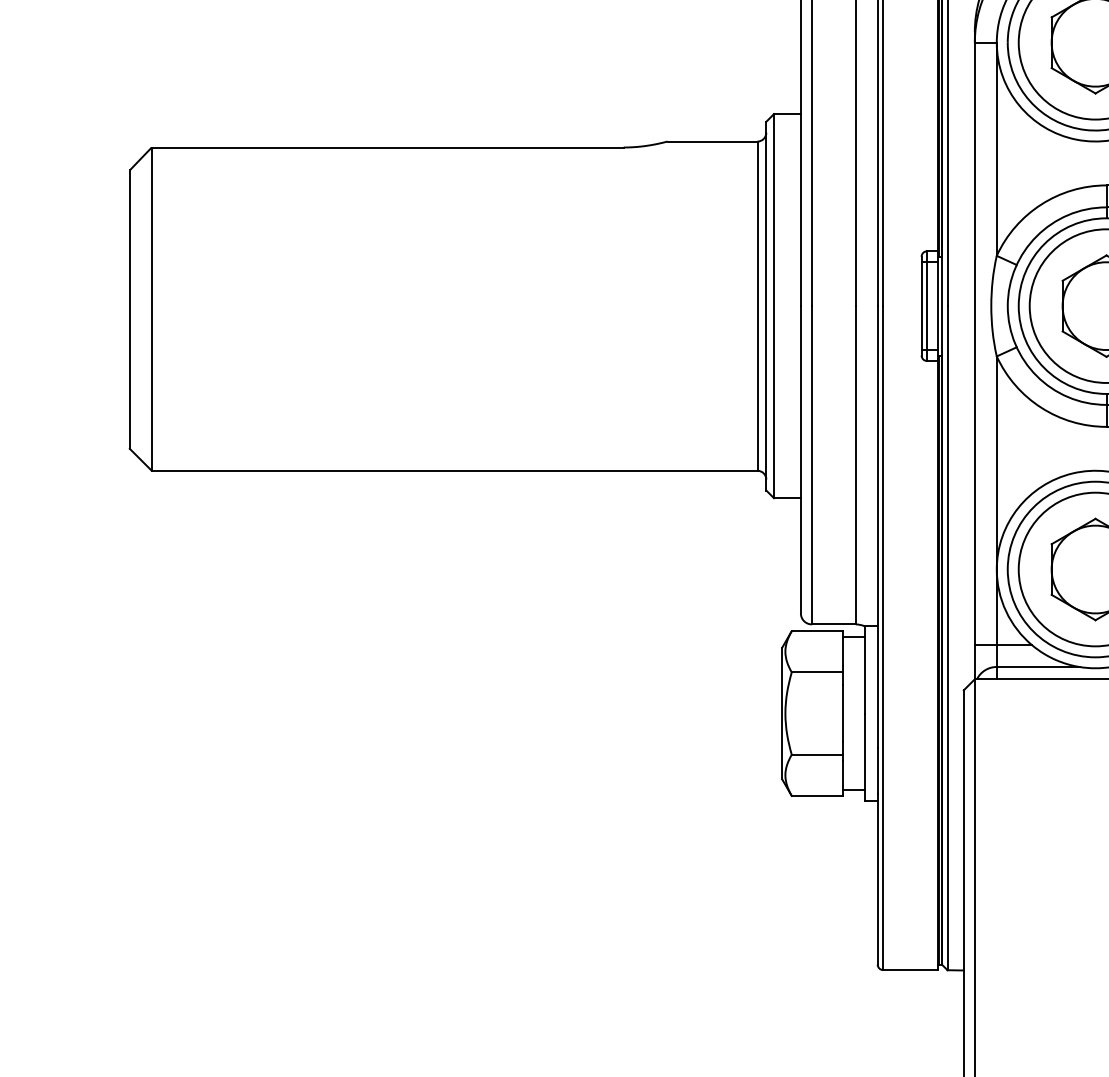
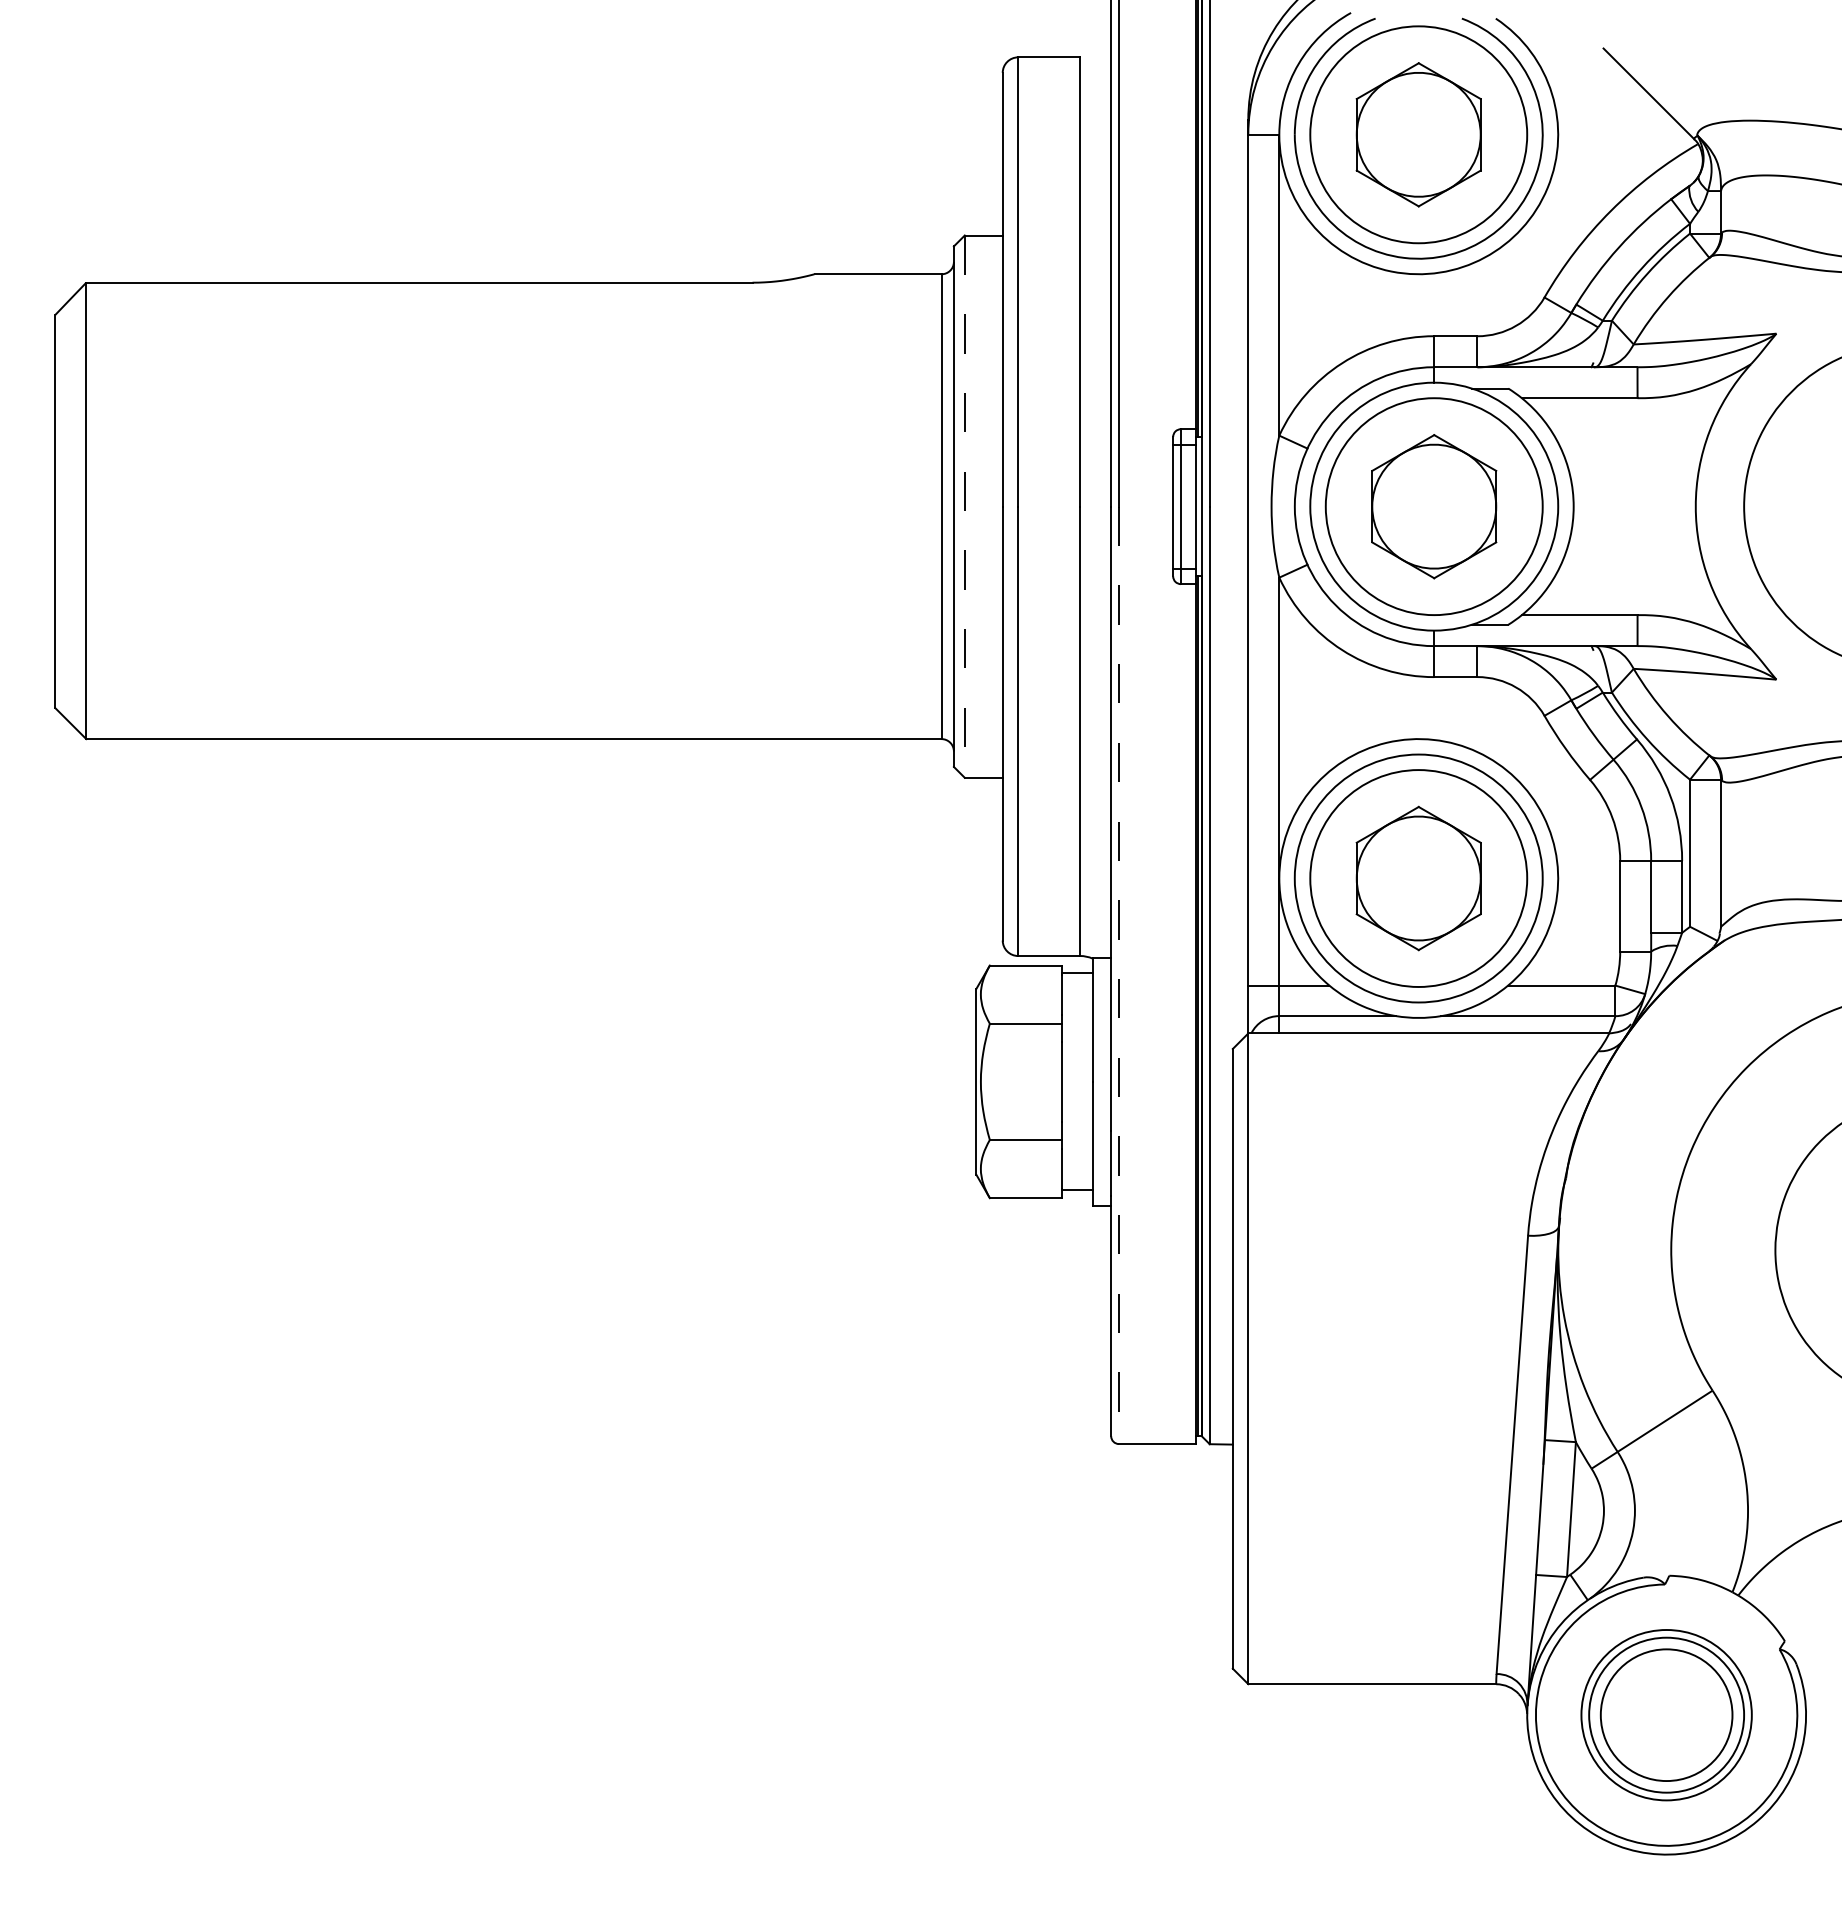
line: (773, 306) -> (964, 507), solid -> dashed
line: (882, 638) -> (1118, 975), solid -> dashed

